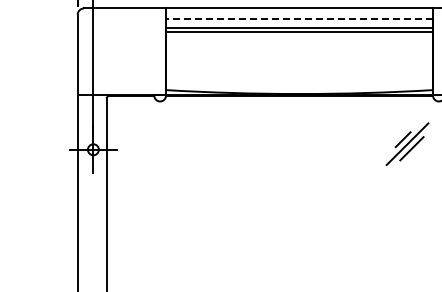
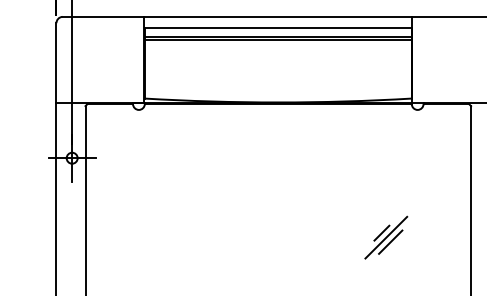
line: (299, 19) -> (278, 27), dashed -> solid
part: (407, 144) -> (386, 237), moved

